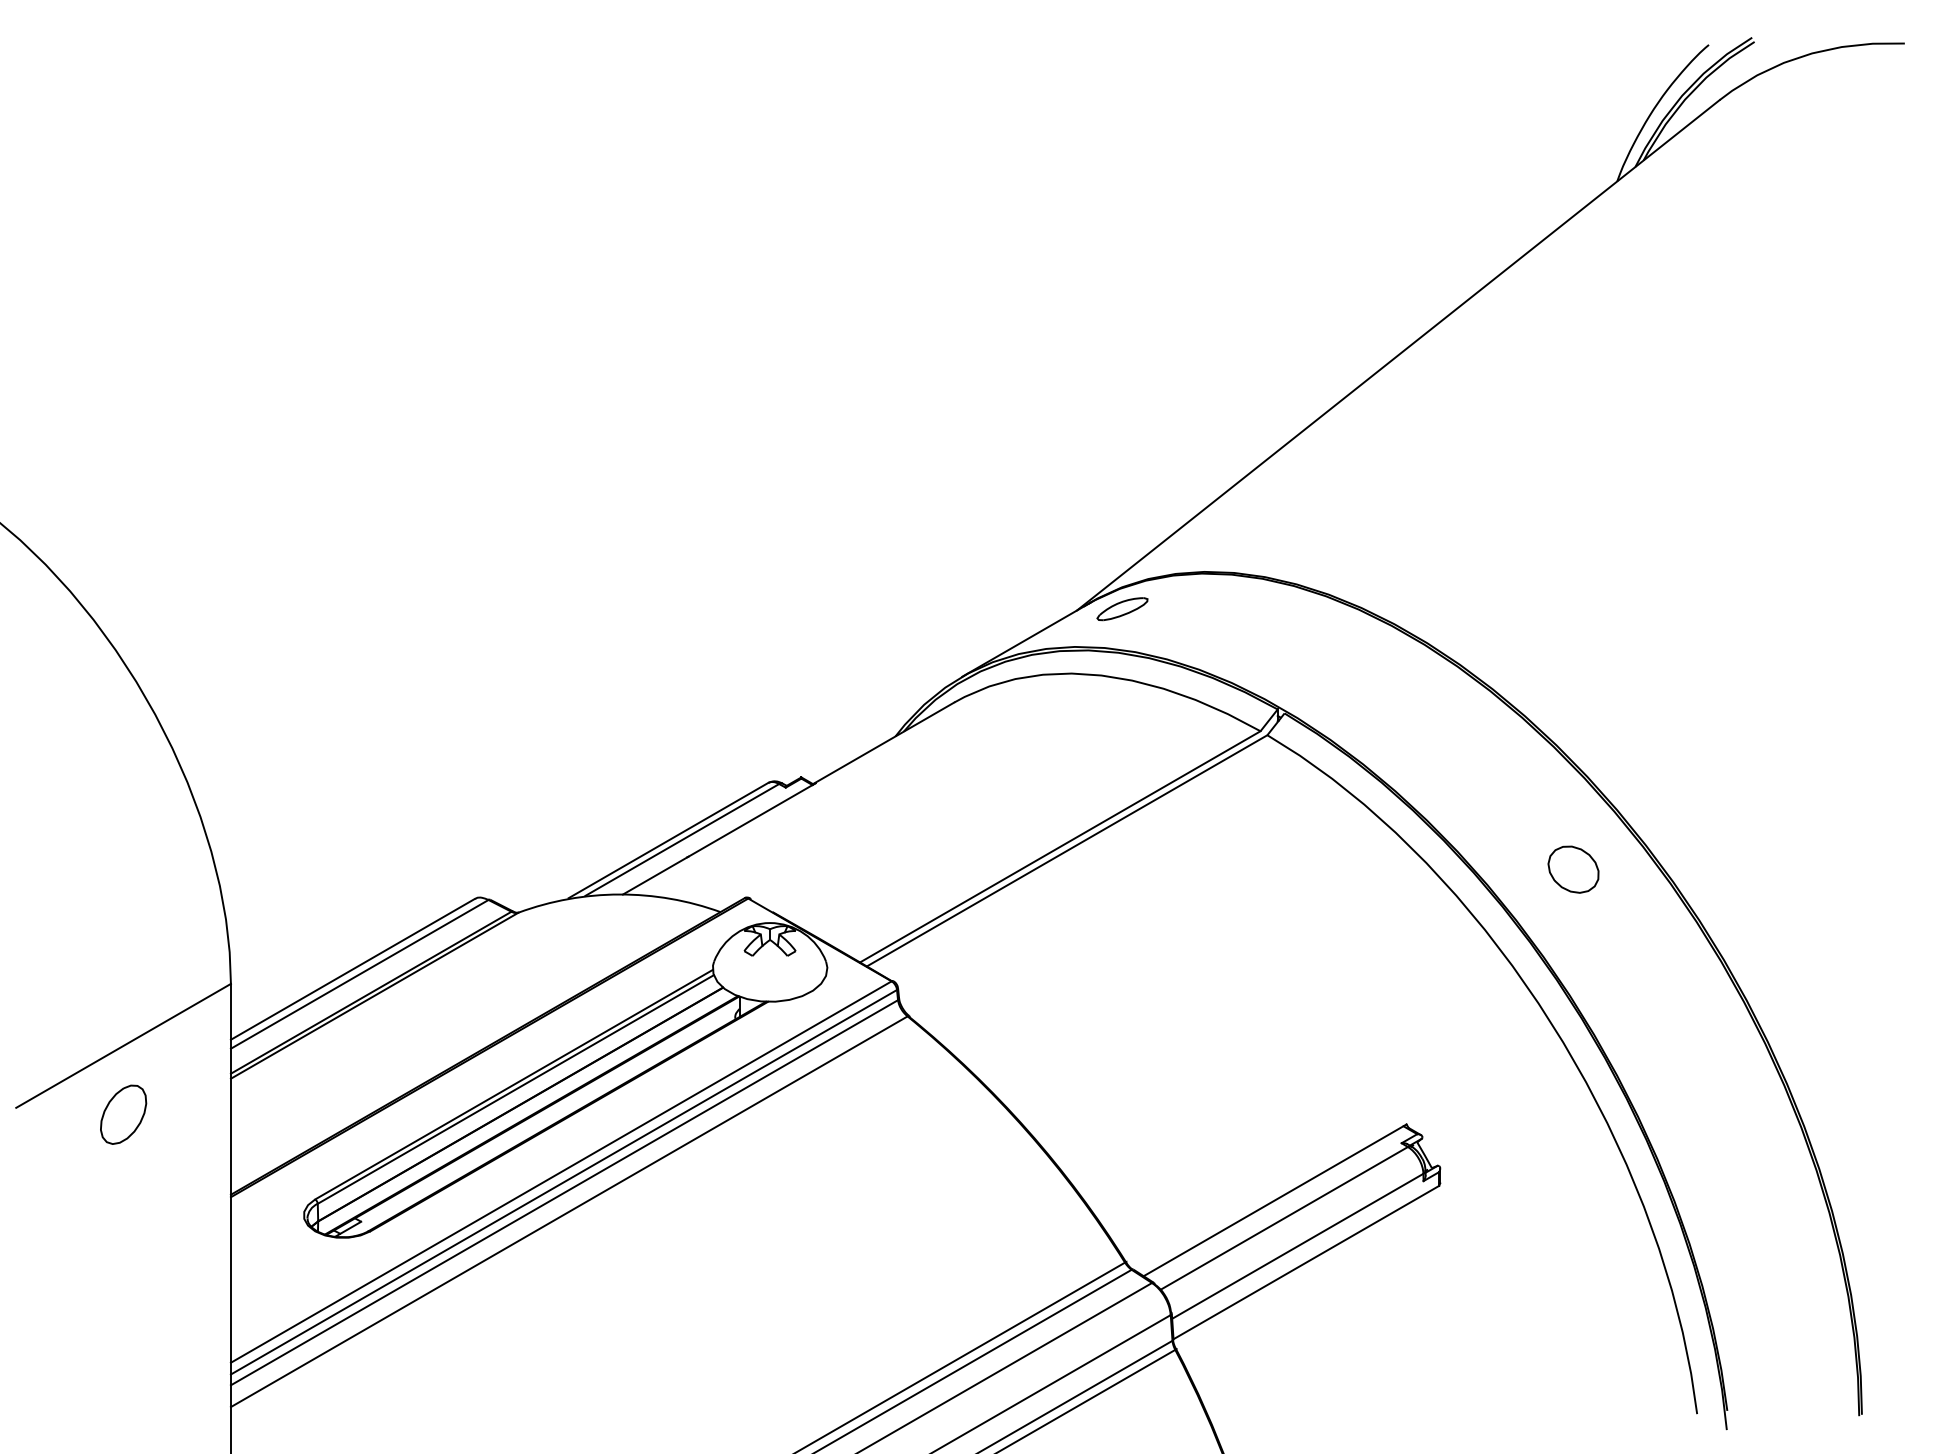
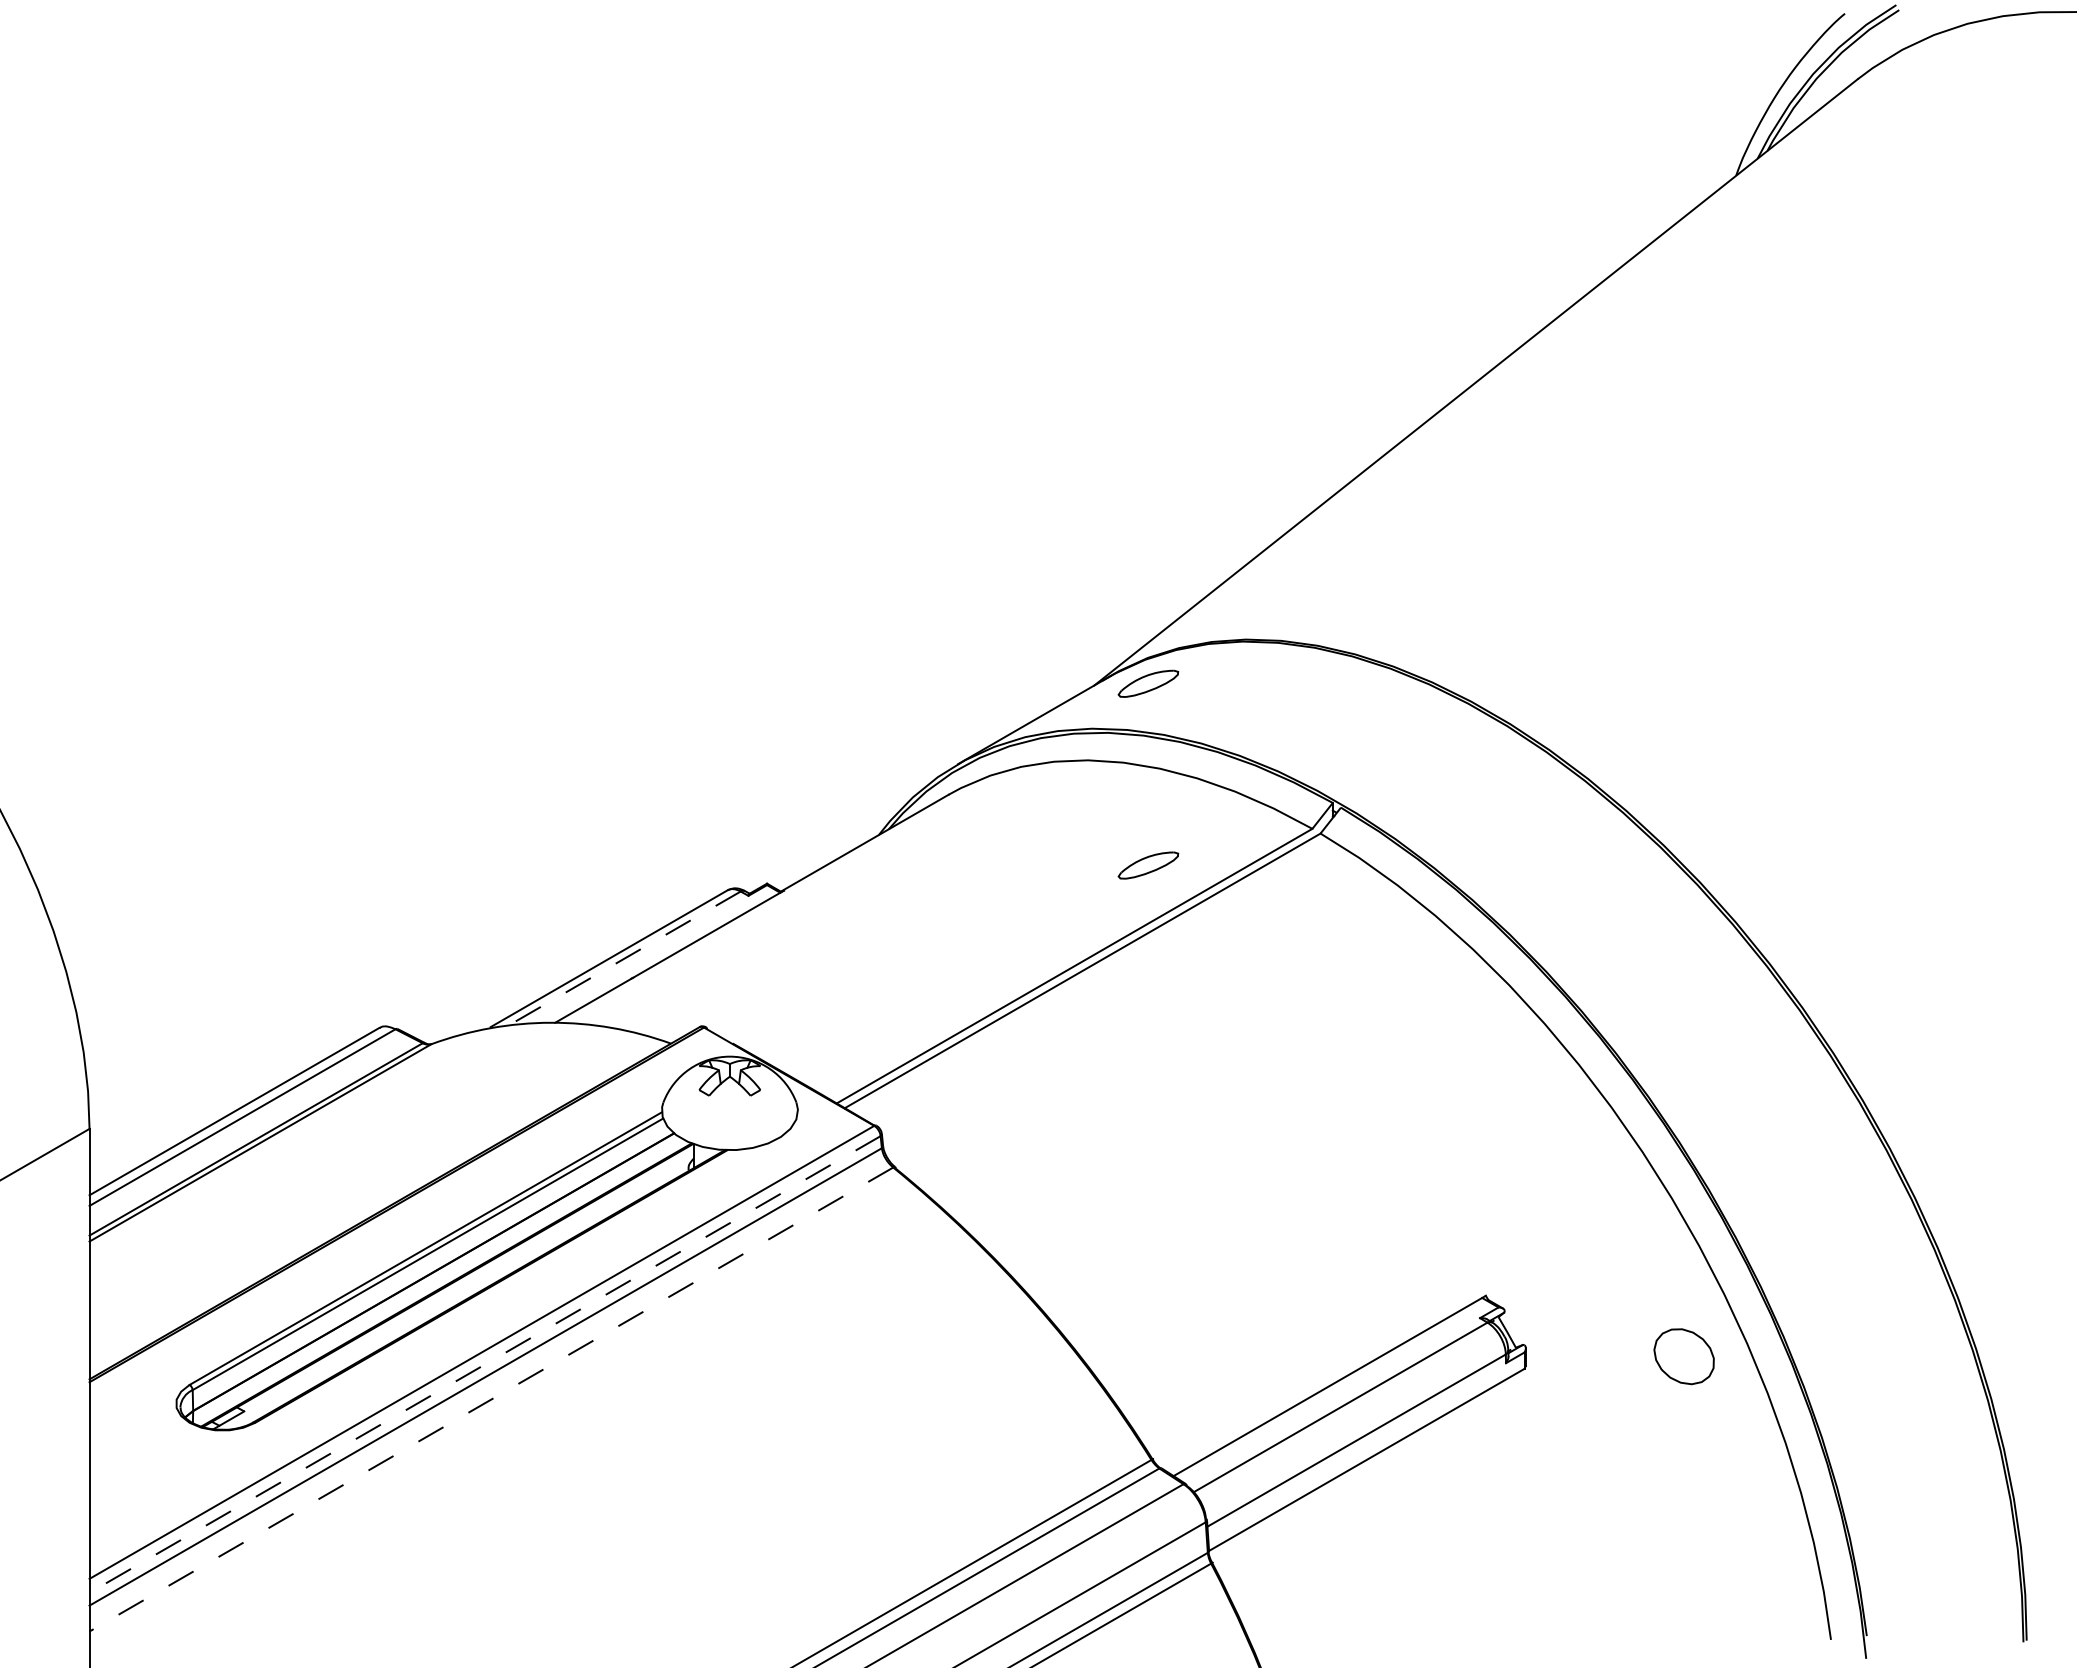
part: (1122, 762) -> (1148, 865), added
line: (682, 839) -> (625, 957), solid -> dashed
part: (1573, 869) -> (1684, 1356), moved
line: (563, 1182) -> (484, 1364), solid -> dashed
line: (569, 1211) -> (491, 1399), solid -> dashed

